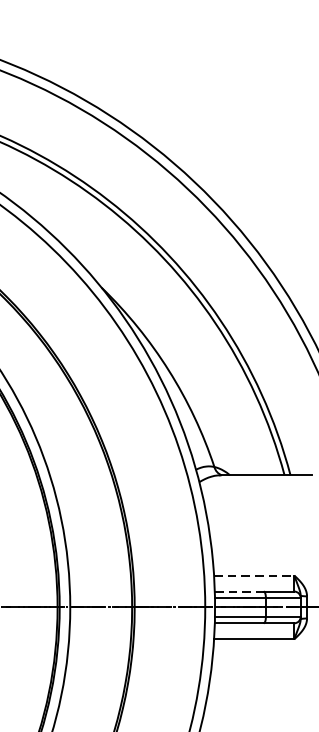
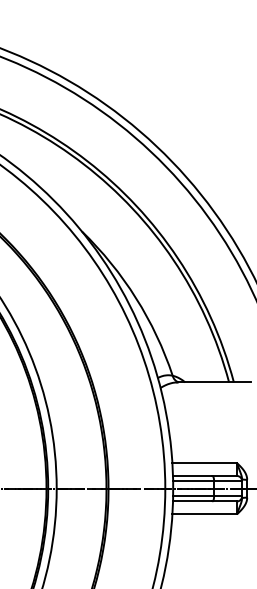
line: (255, 576) -> (205, 463), dashed -> solid
line: (239, 590) -> (192, 475), dashed -> solid

